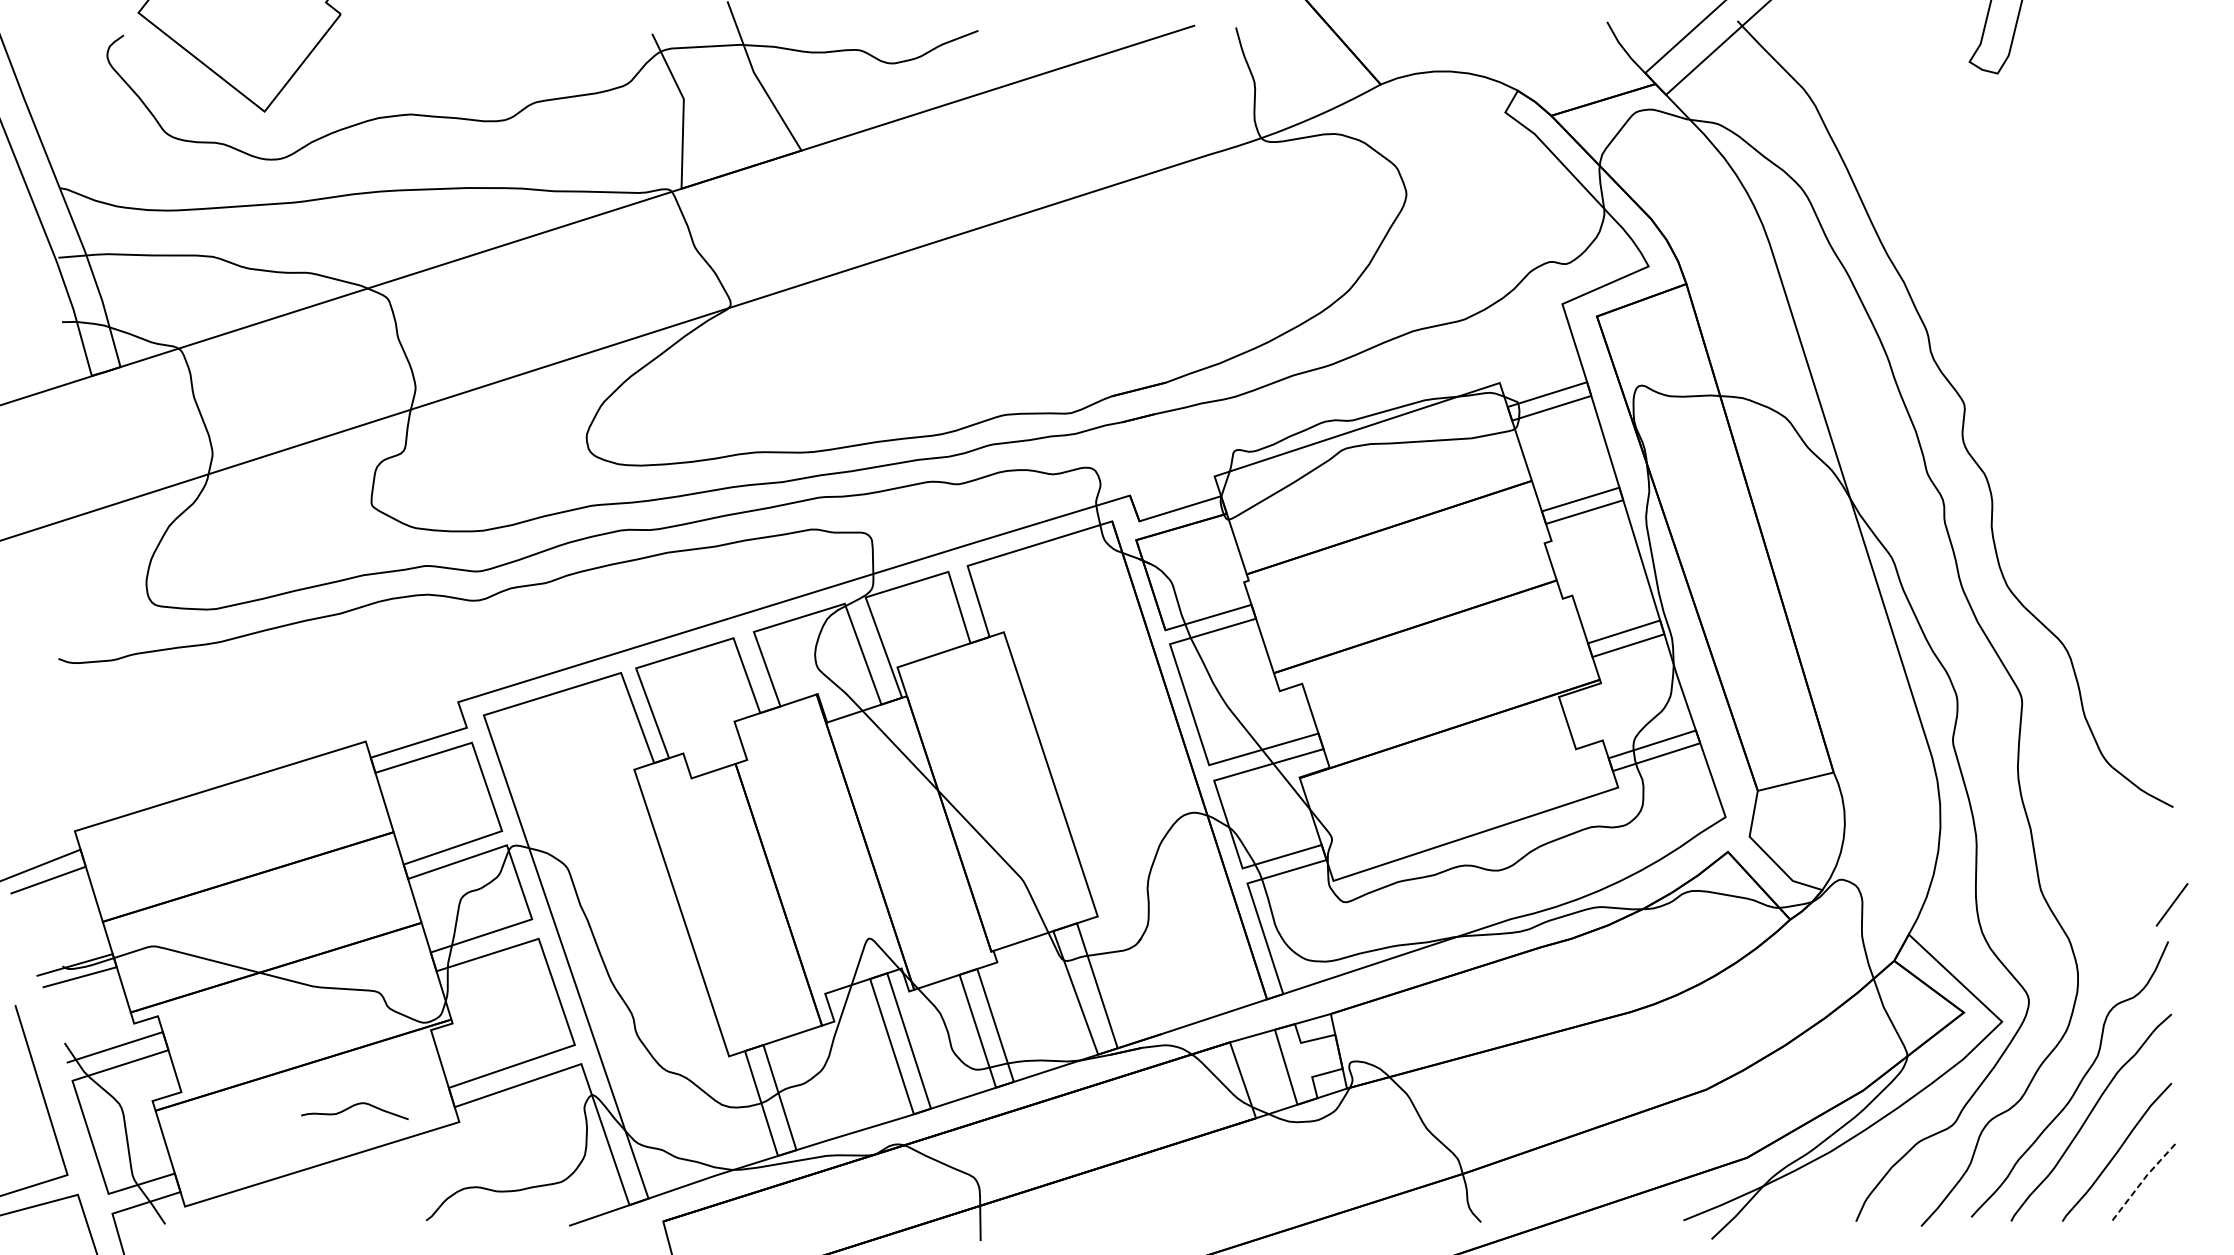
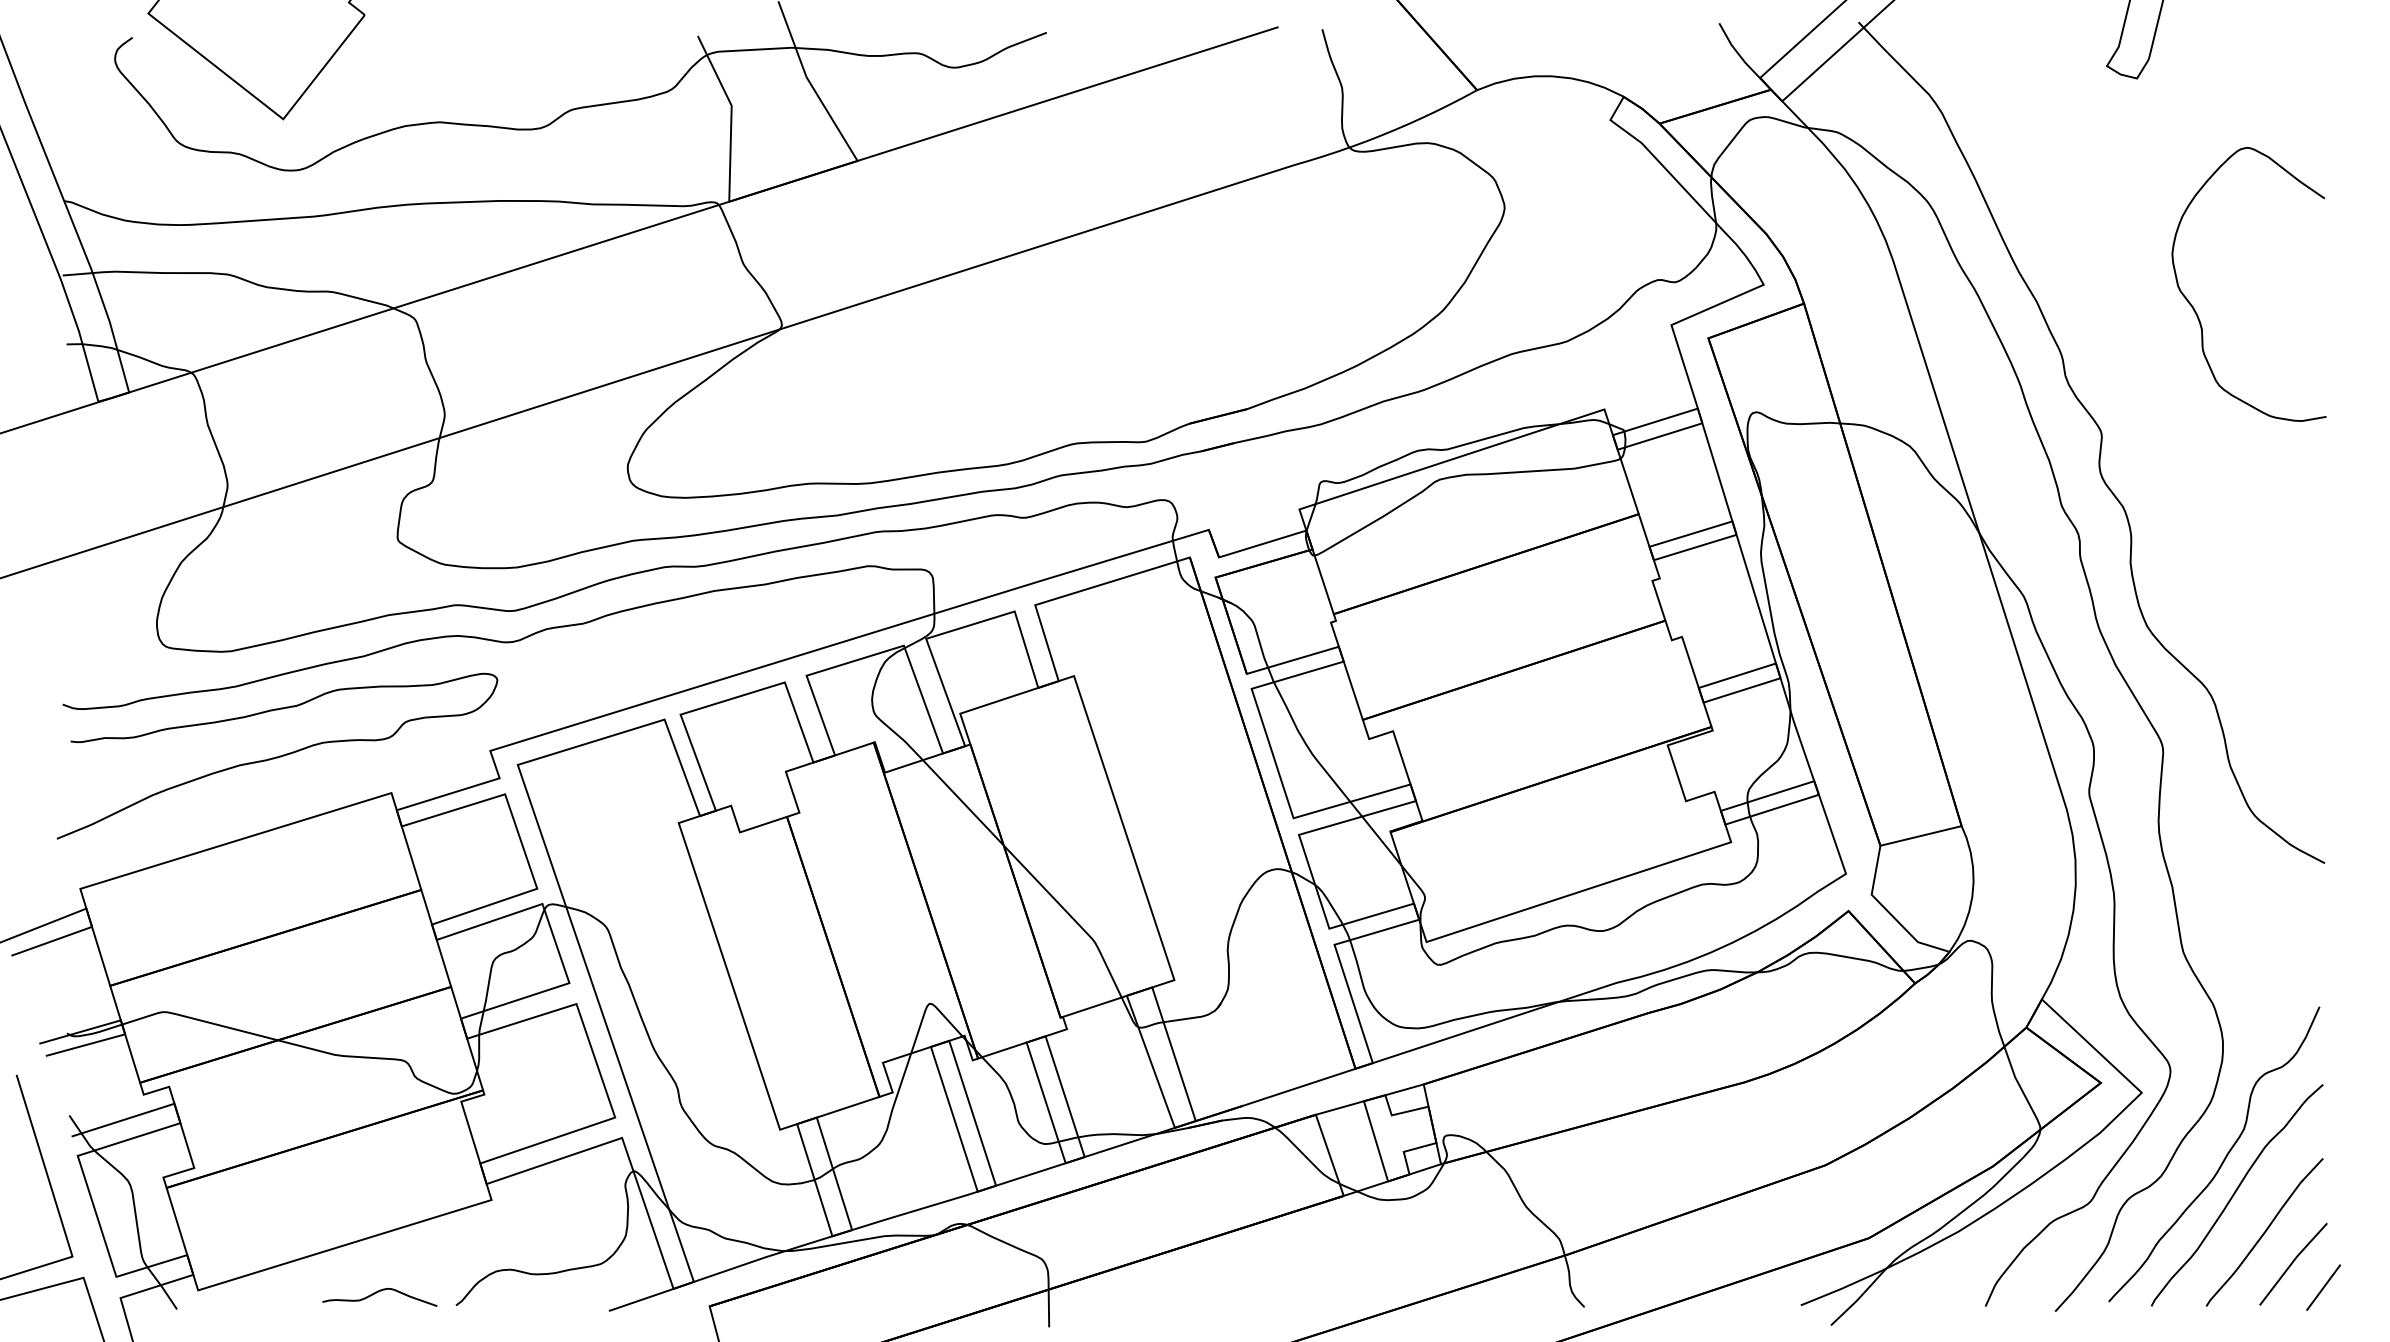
curve: (2053, 291) -> (2196, 311), added
curve: (259, 707) -> (277, 756), added
line: (2172, 904) -> (2323, 1287), moved
curve: (351, 1107) -> (376, 1293), moved
line: (2143, 1180) -> (2292, 1262), dashed -> solid

